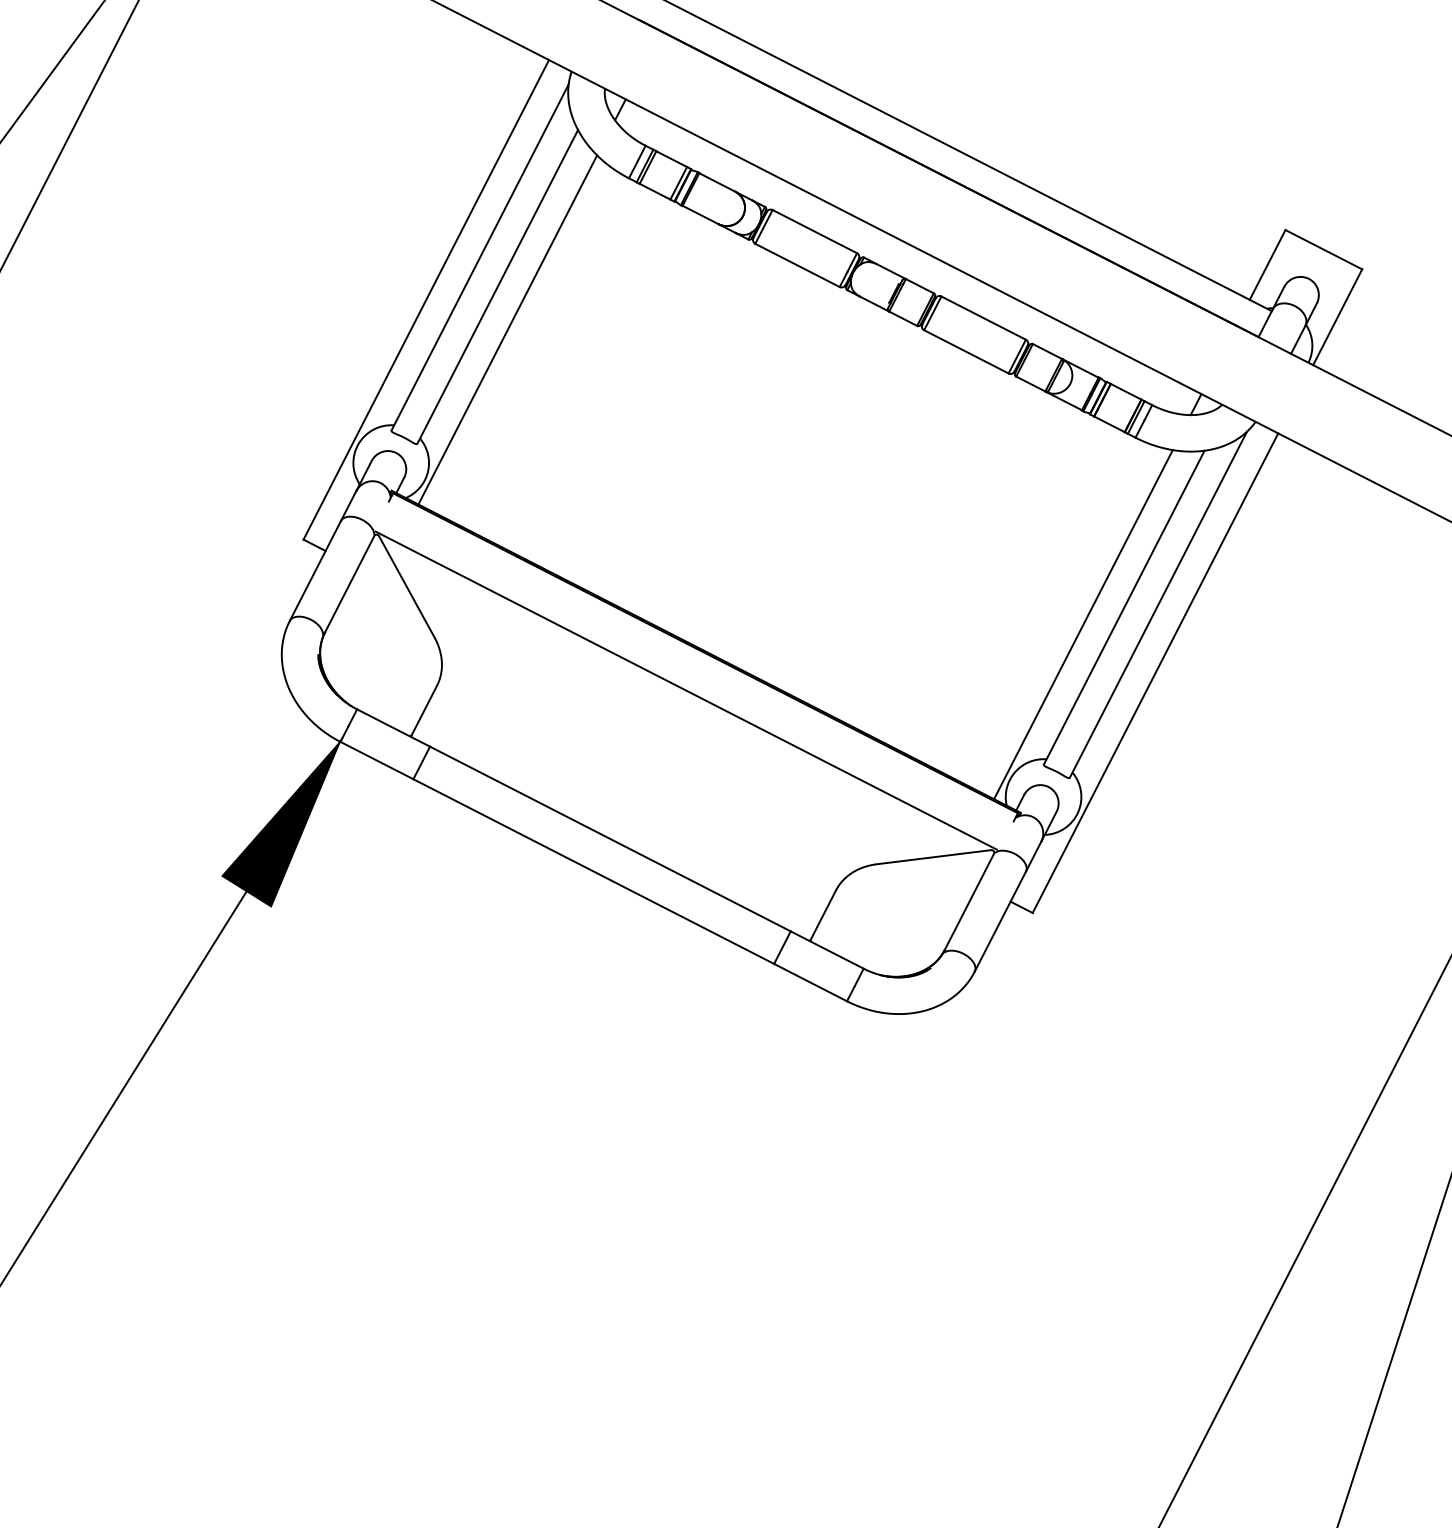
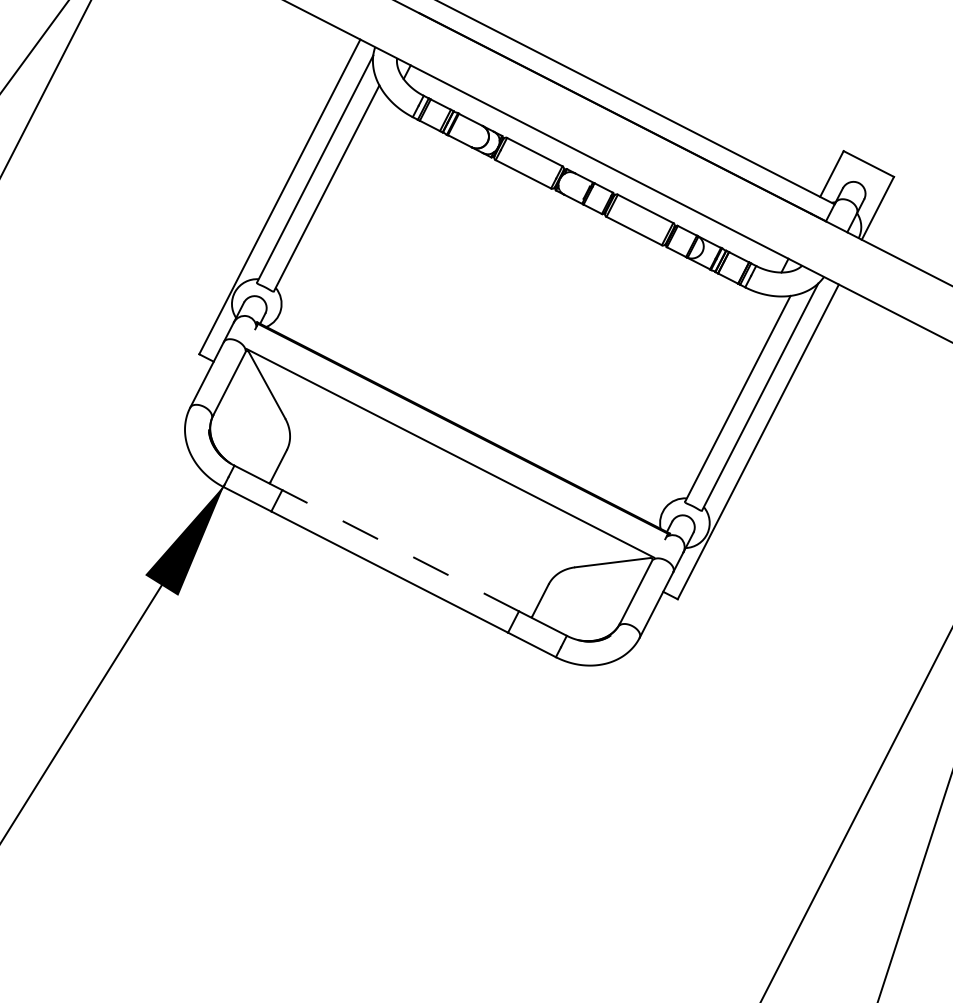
line: (506, 329) -> (332, 216), removed
line: (1082, 623) -> (710, 409), removed
line: (610, 838) -> (400, 550), solid -> dashed

